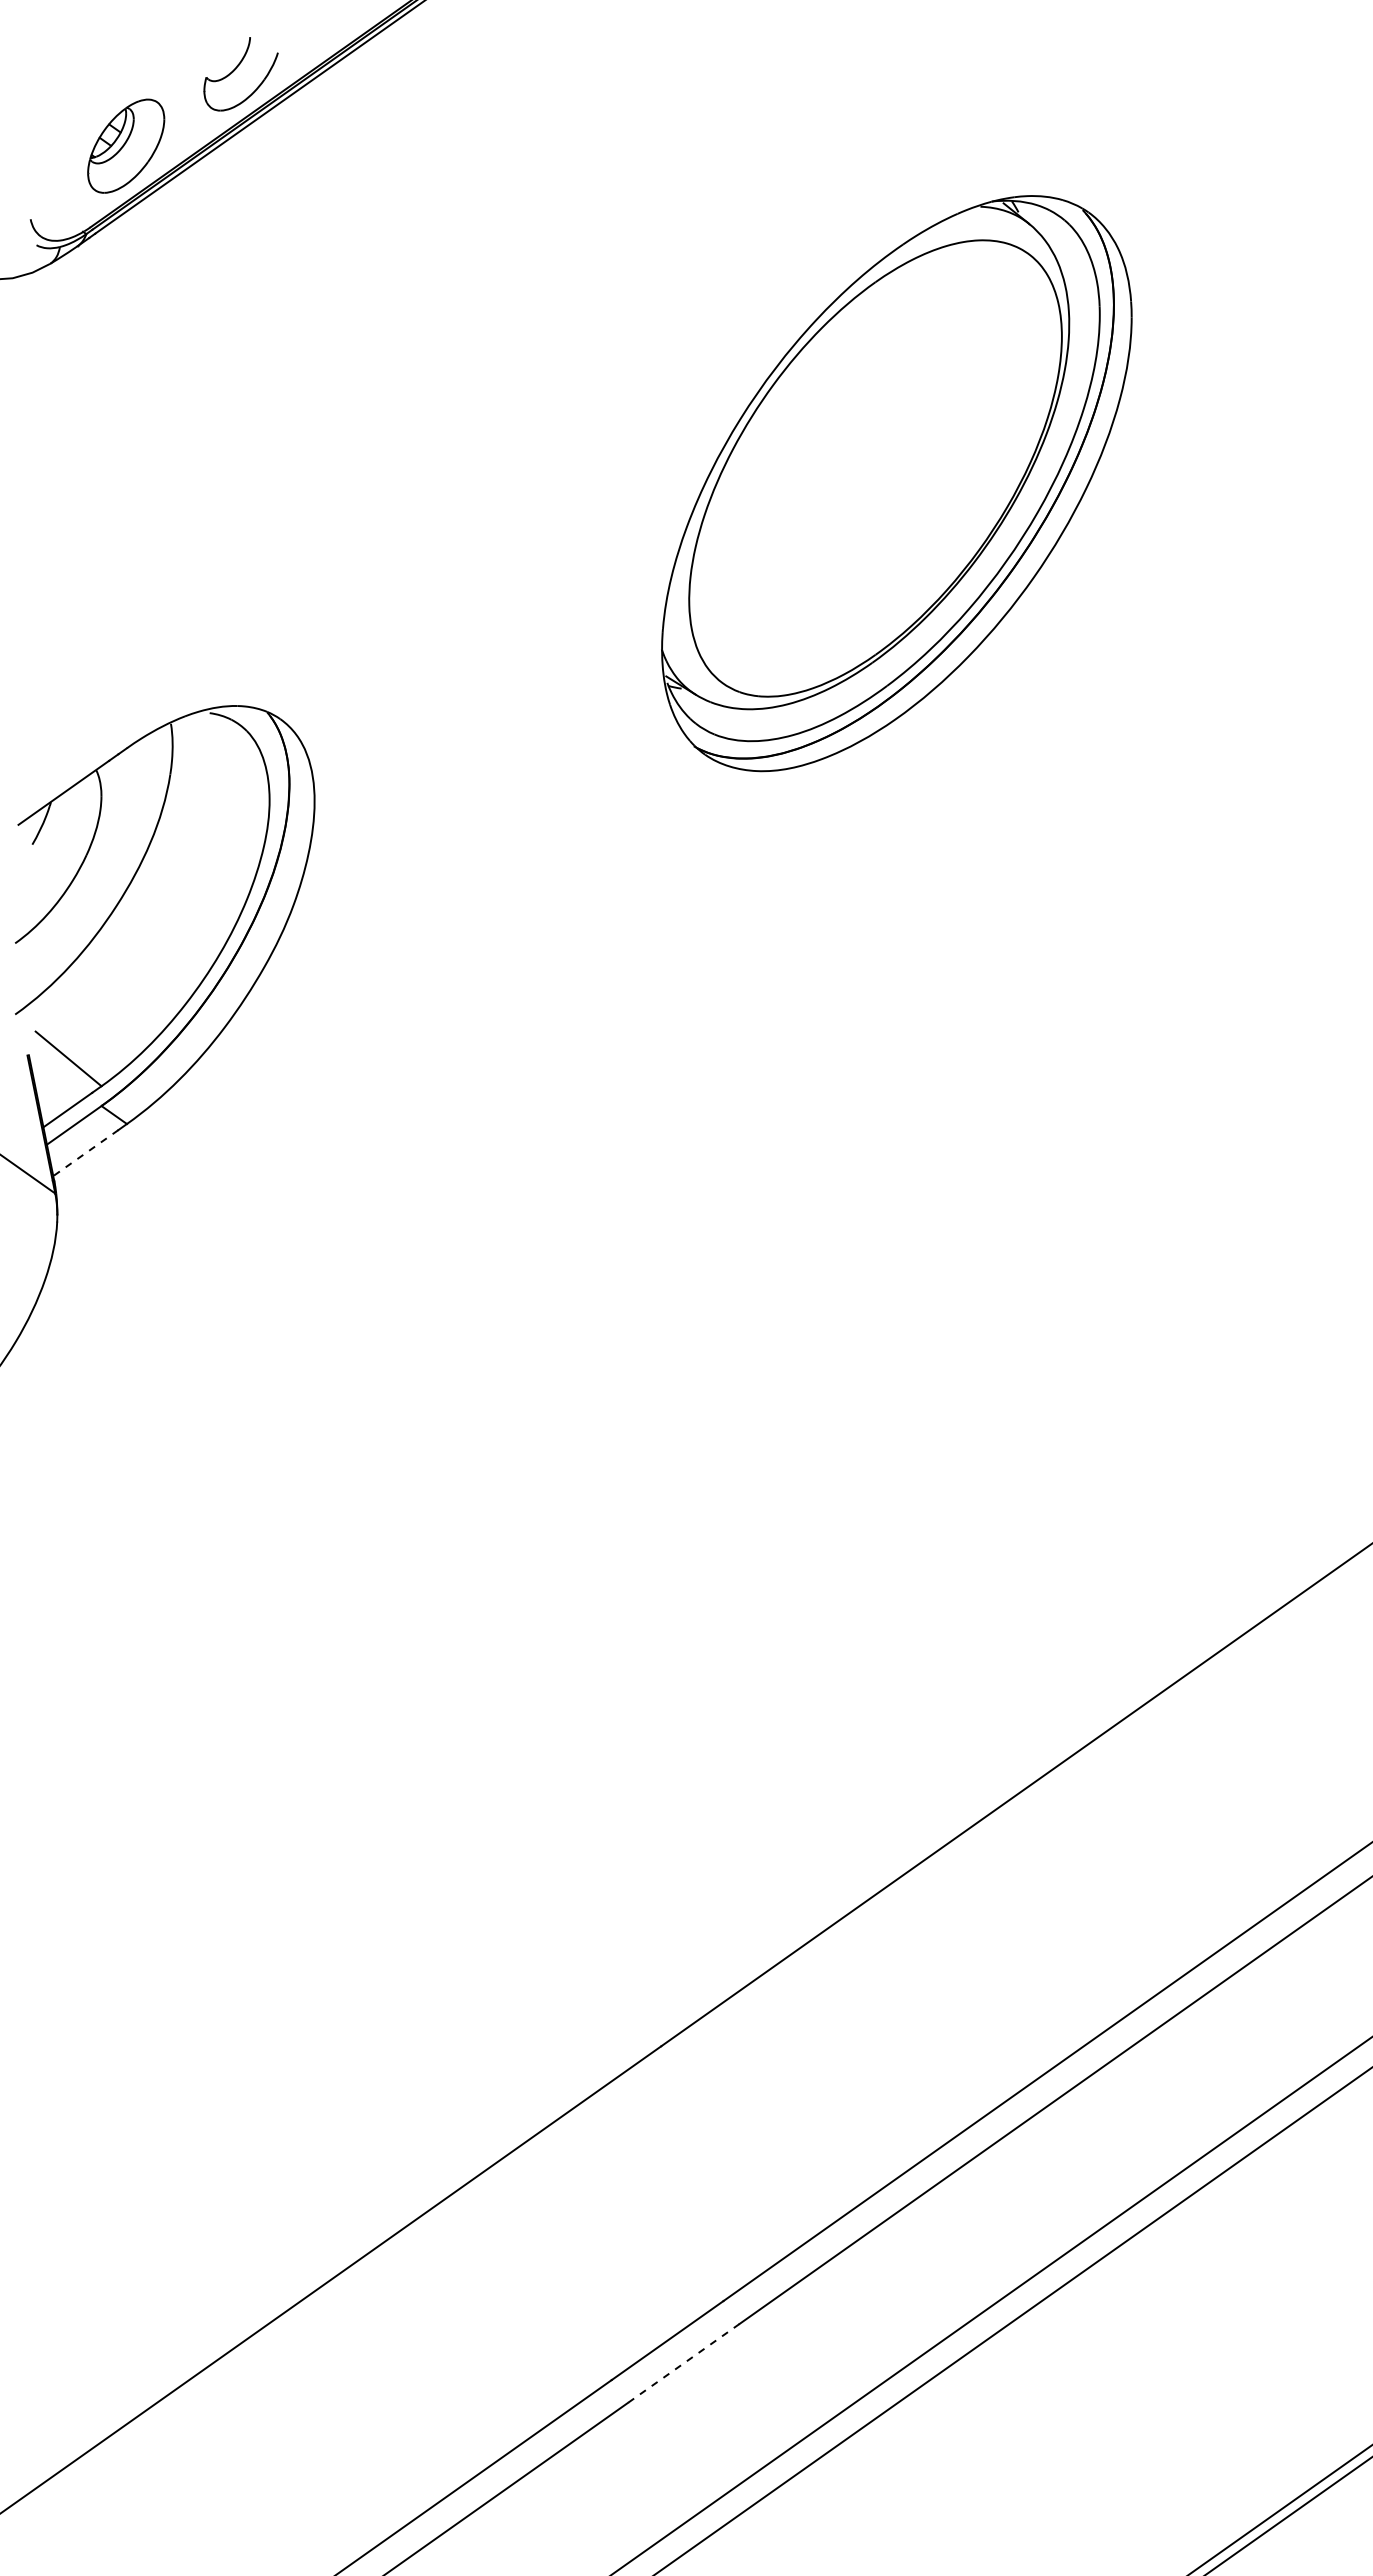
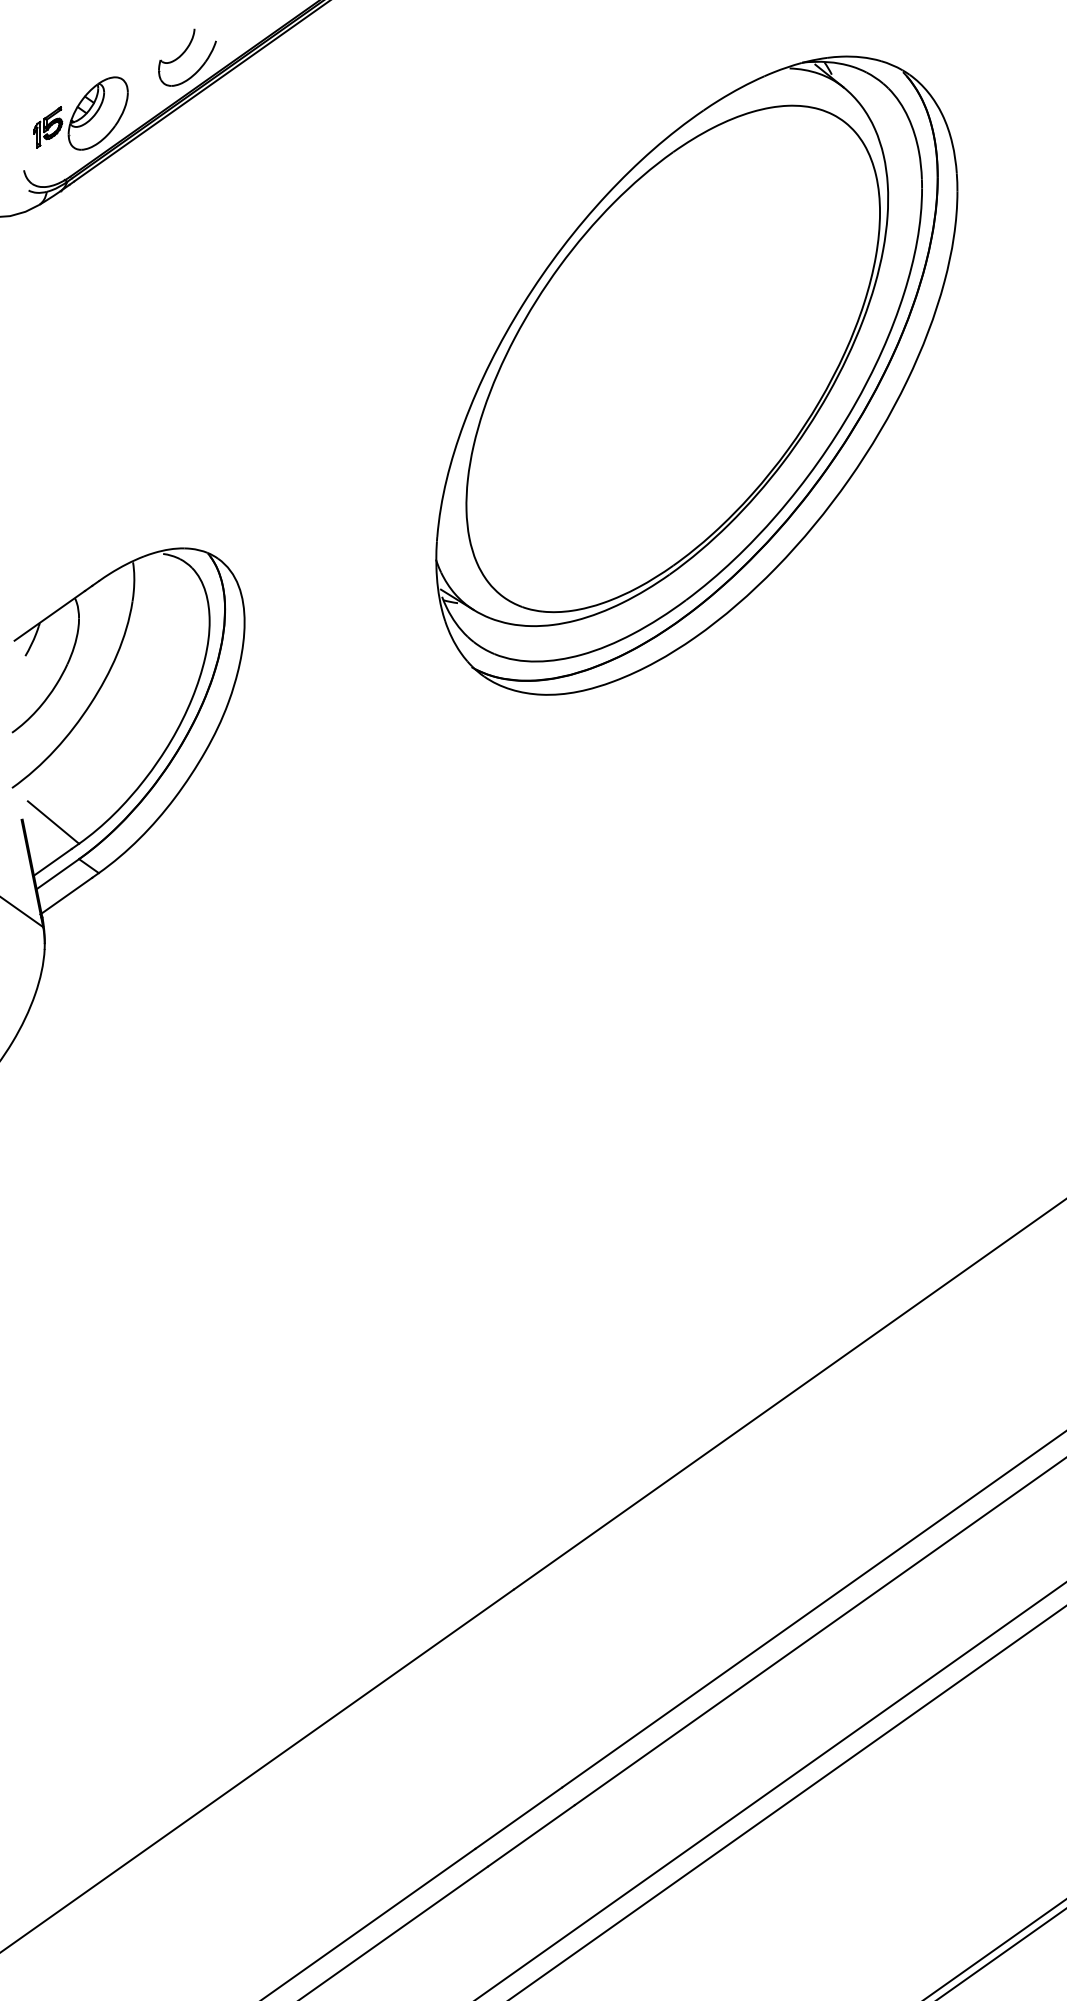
part: (61, 163) -> (47, 126), added
part: (896, 483) -> (696, 375), size x1.43
line: (85, 1153) -> (66, 896), dashed -> solid
line: (683, 2363) -> (531, 1835), dashed -> solid

